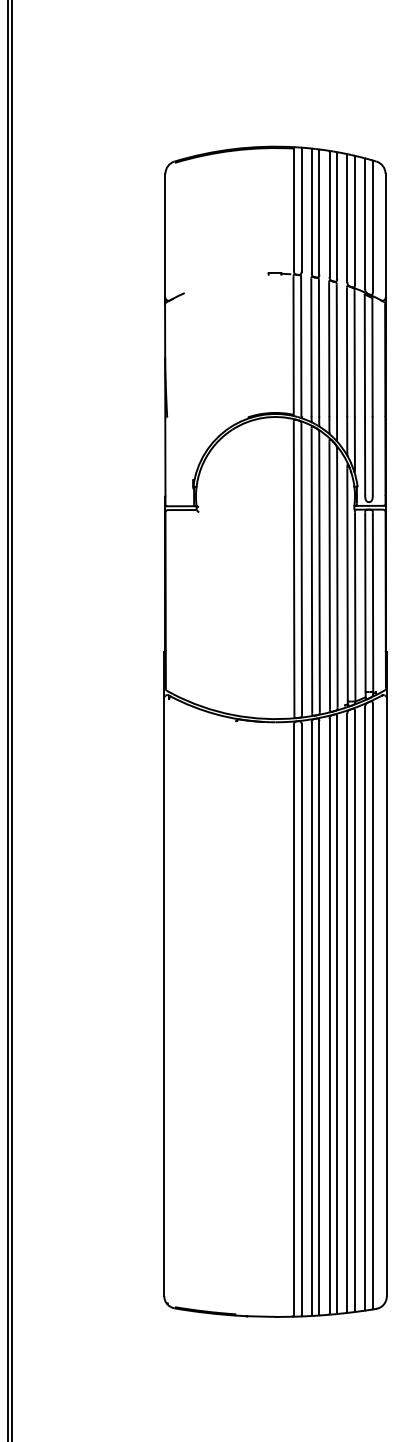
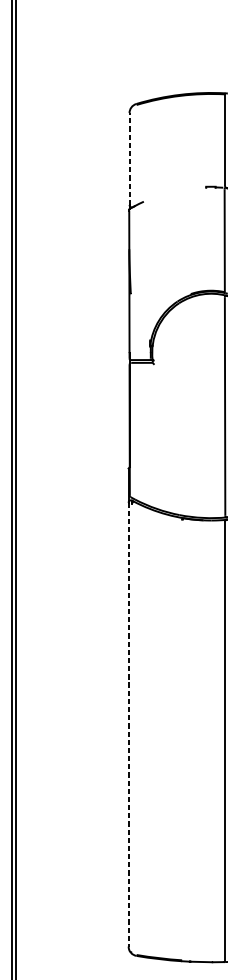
line: (165, 235) -> (129, 158), solid -> dashed
line: (164, 997) -> (128, 724), solid -> dashed

